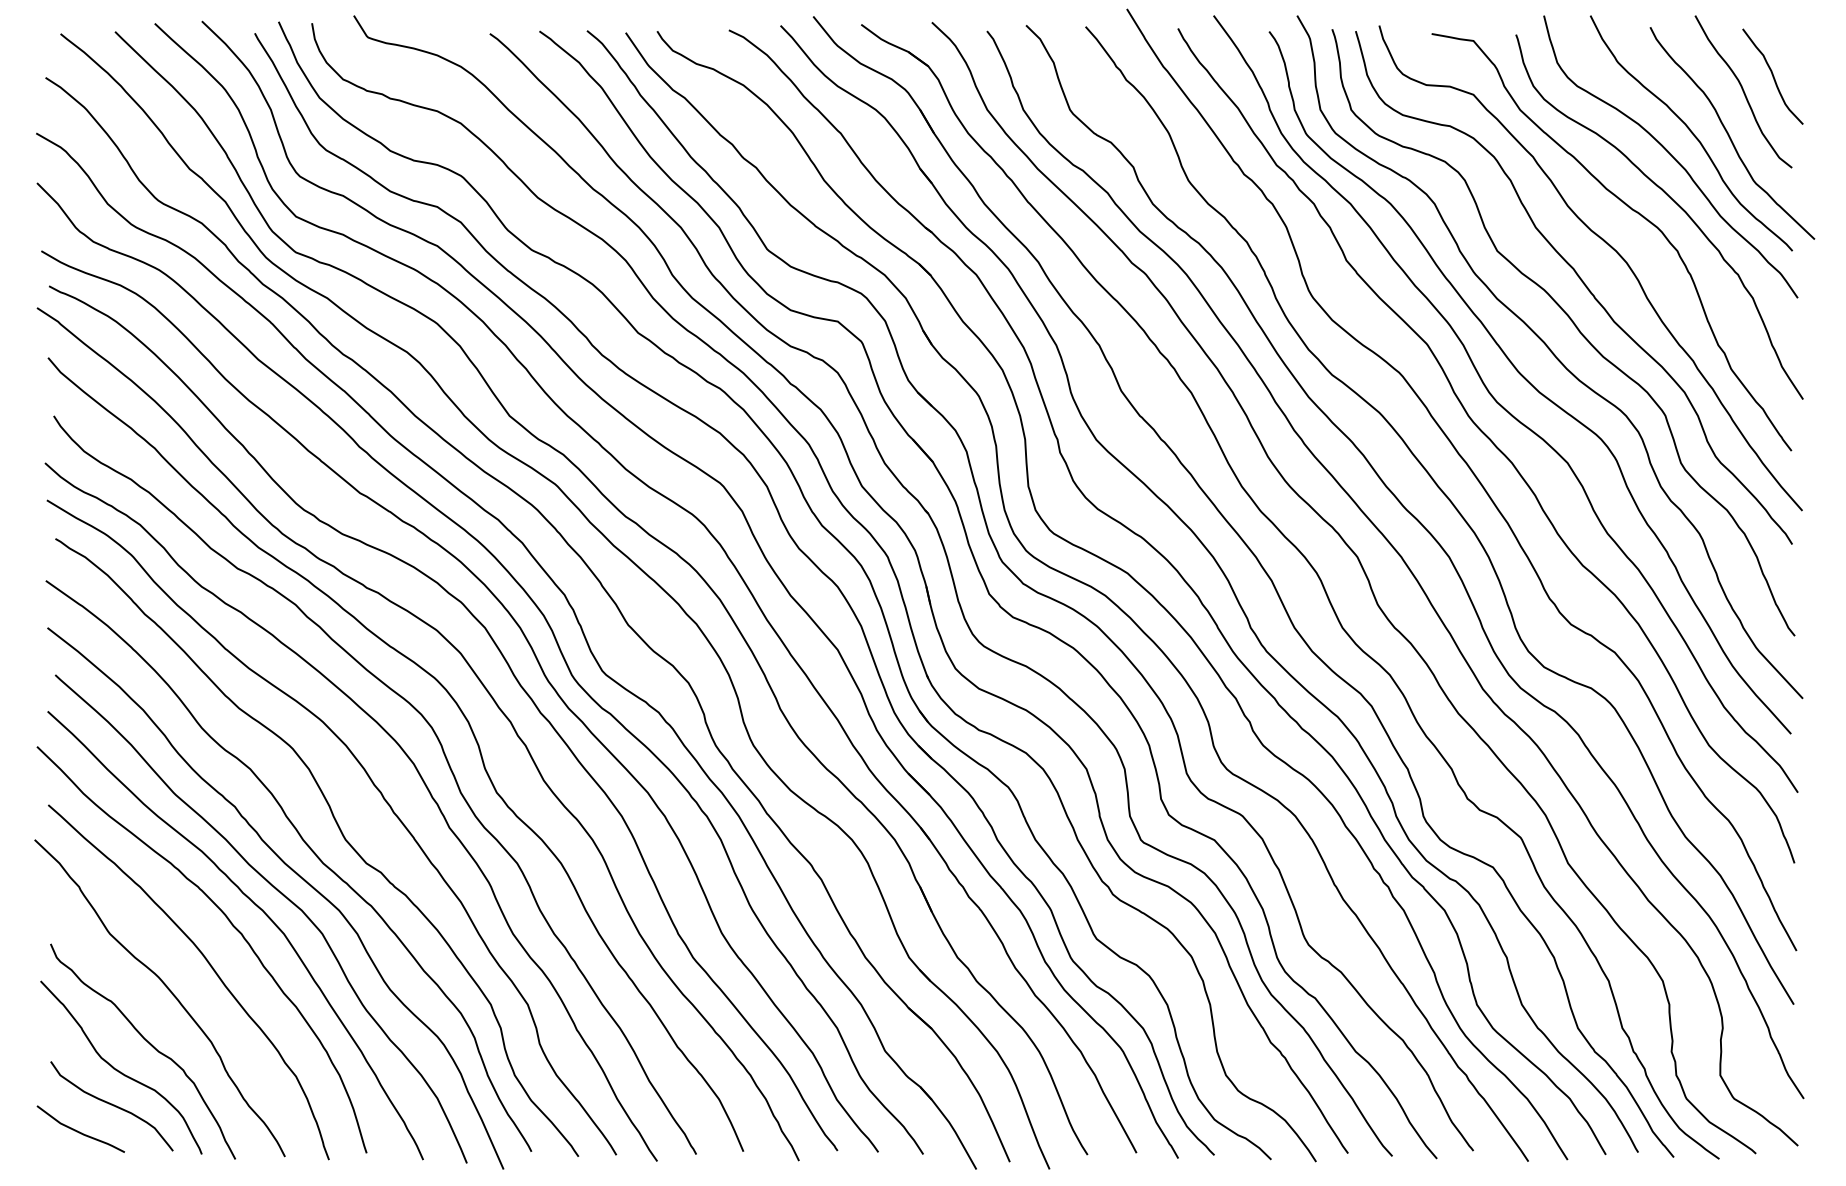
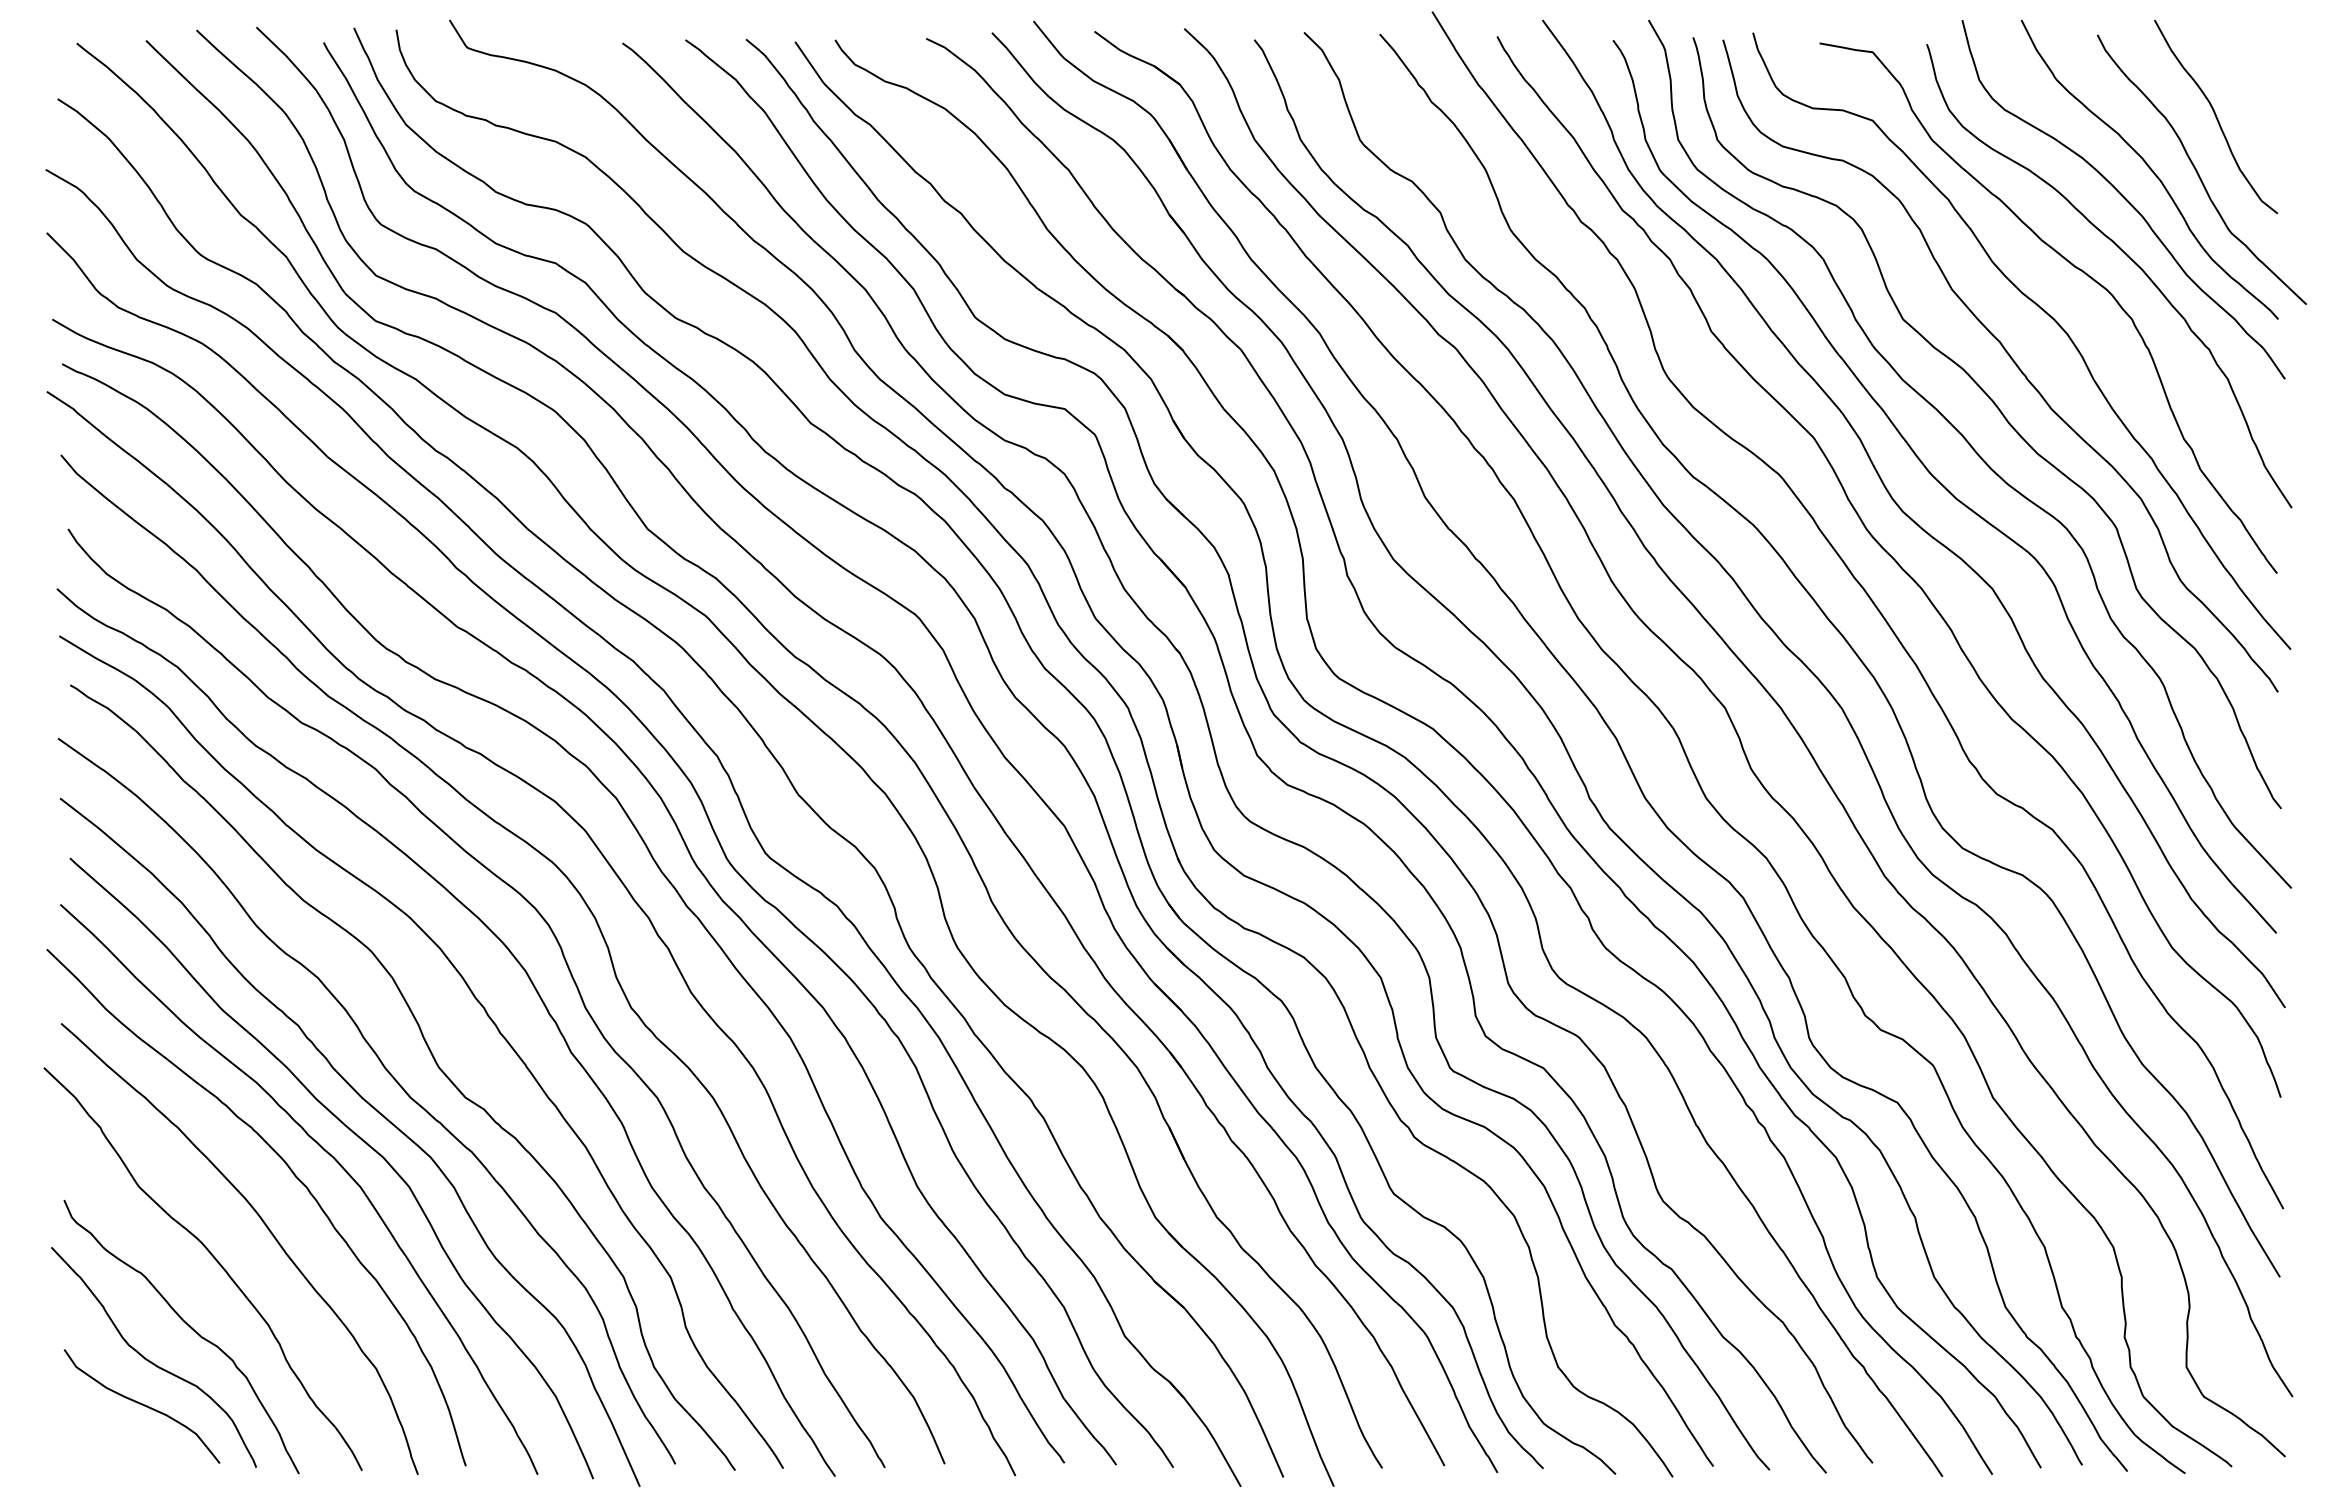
curve: (1773, 76) -> (2253, 97), removed
curve: (79, 1131) -> (100, 1438), removed

